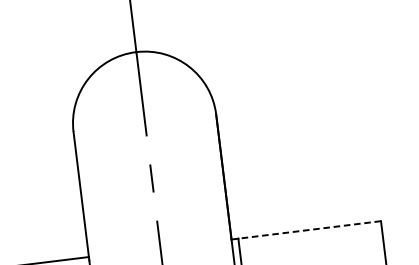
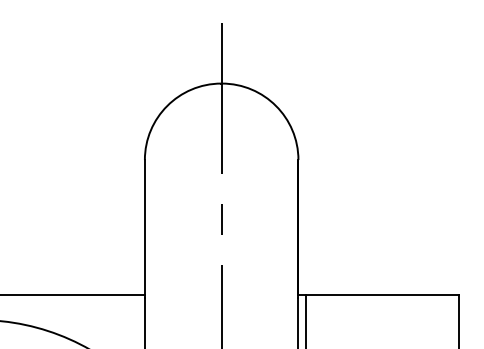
line: (309, 229) -> (382, 294), dashed -> solid

